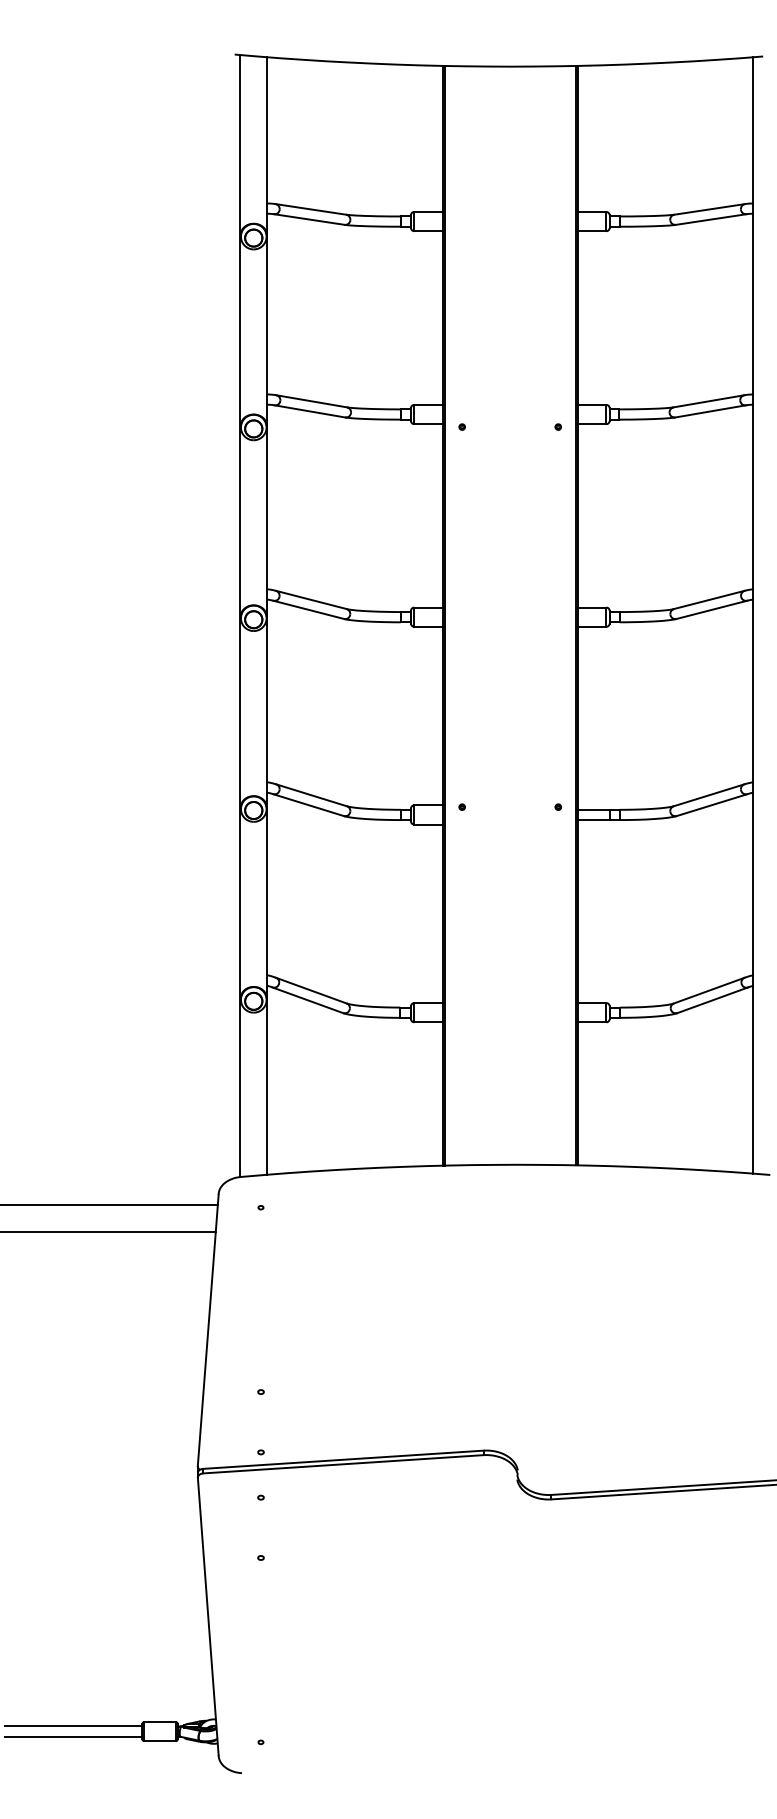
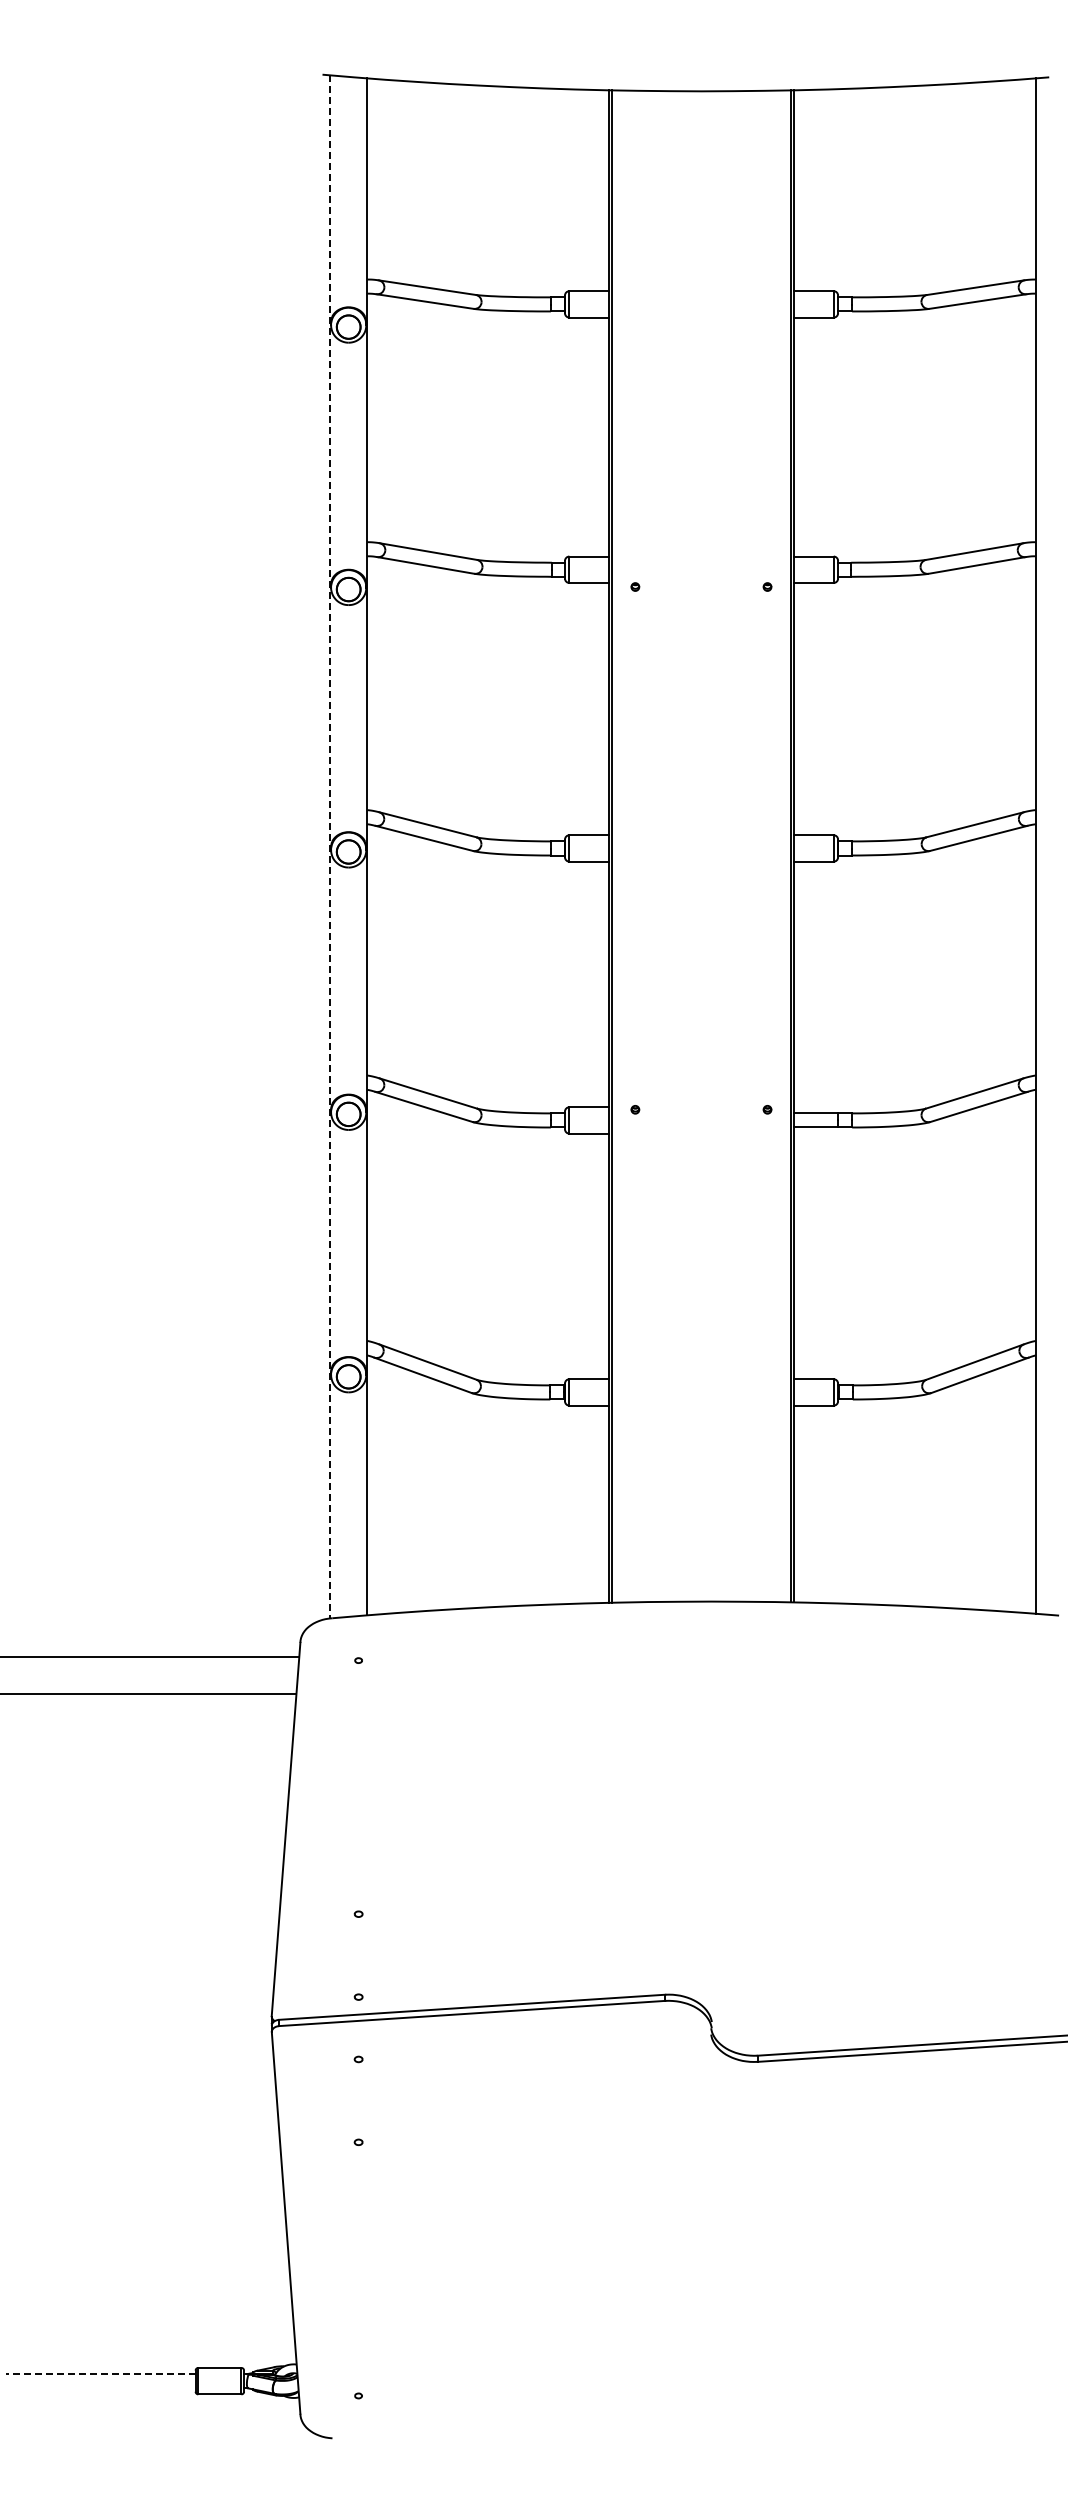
line: (240, 615) -> (330, 846), solid -> dashed
line: (74, 1726) -> (101, 2374), solid -> dashed
line: (73, 1736) -> (100, 2388), removed

